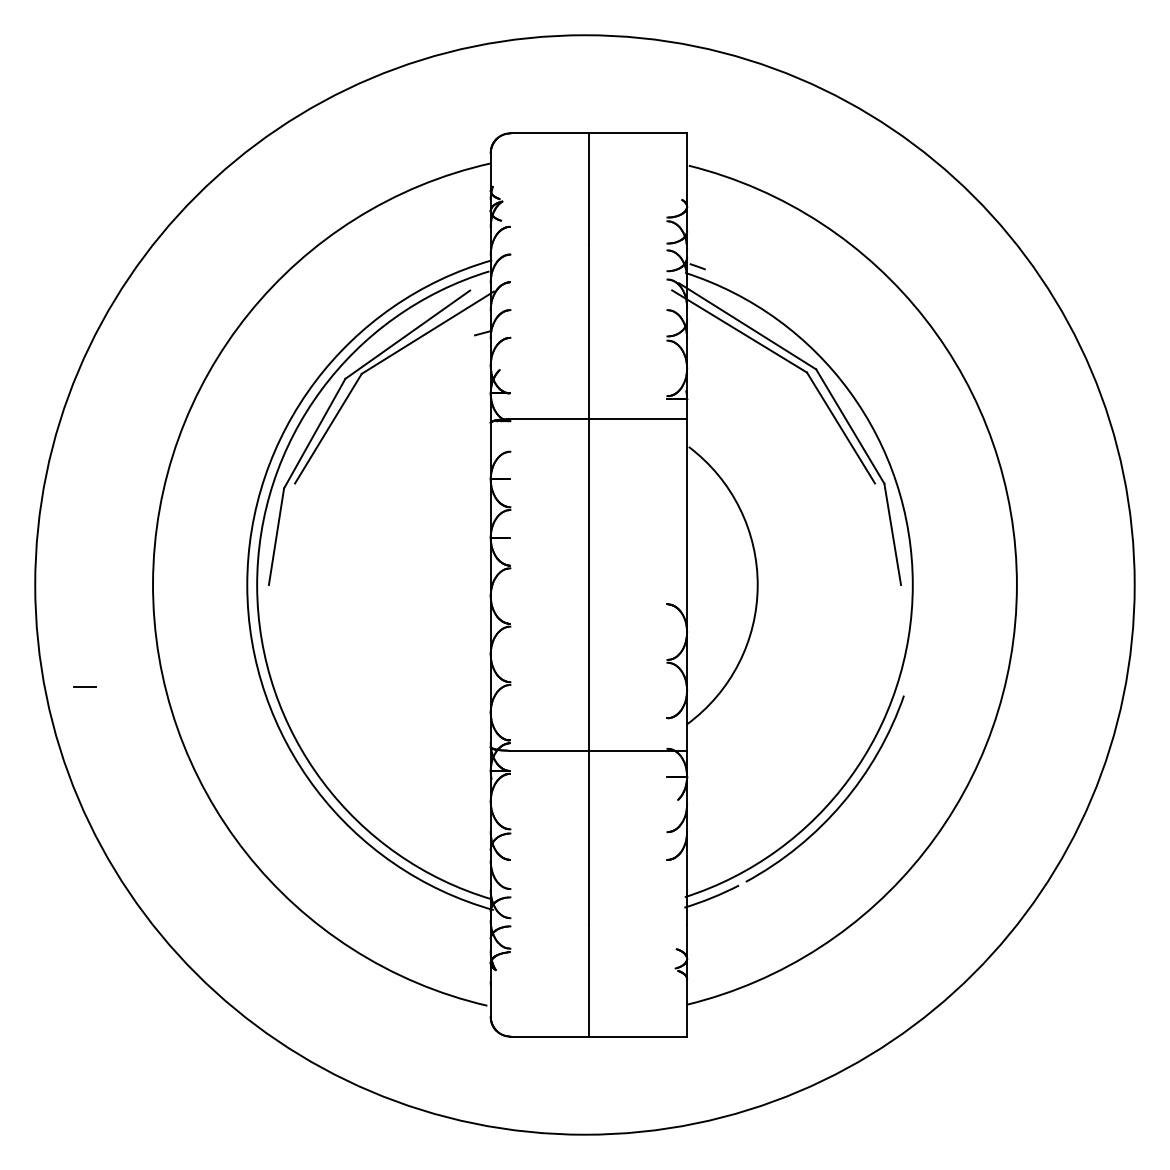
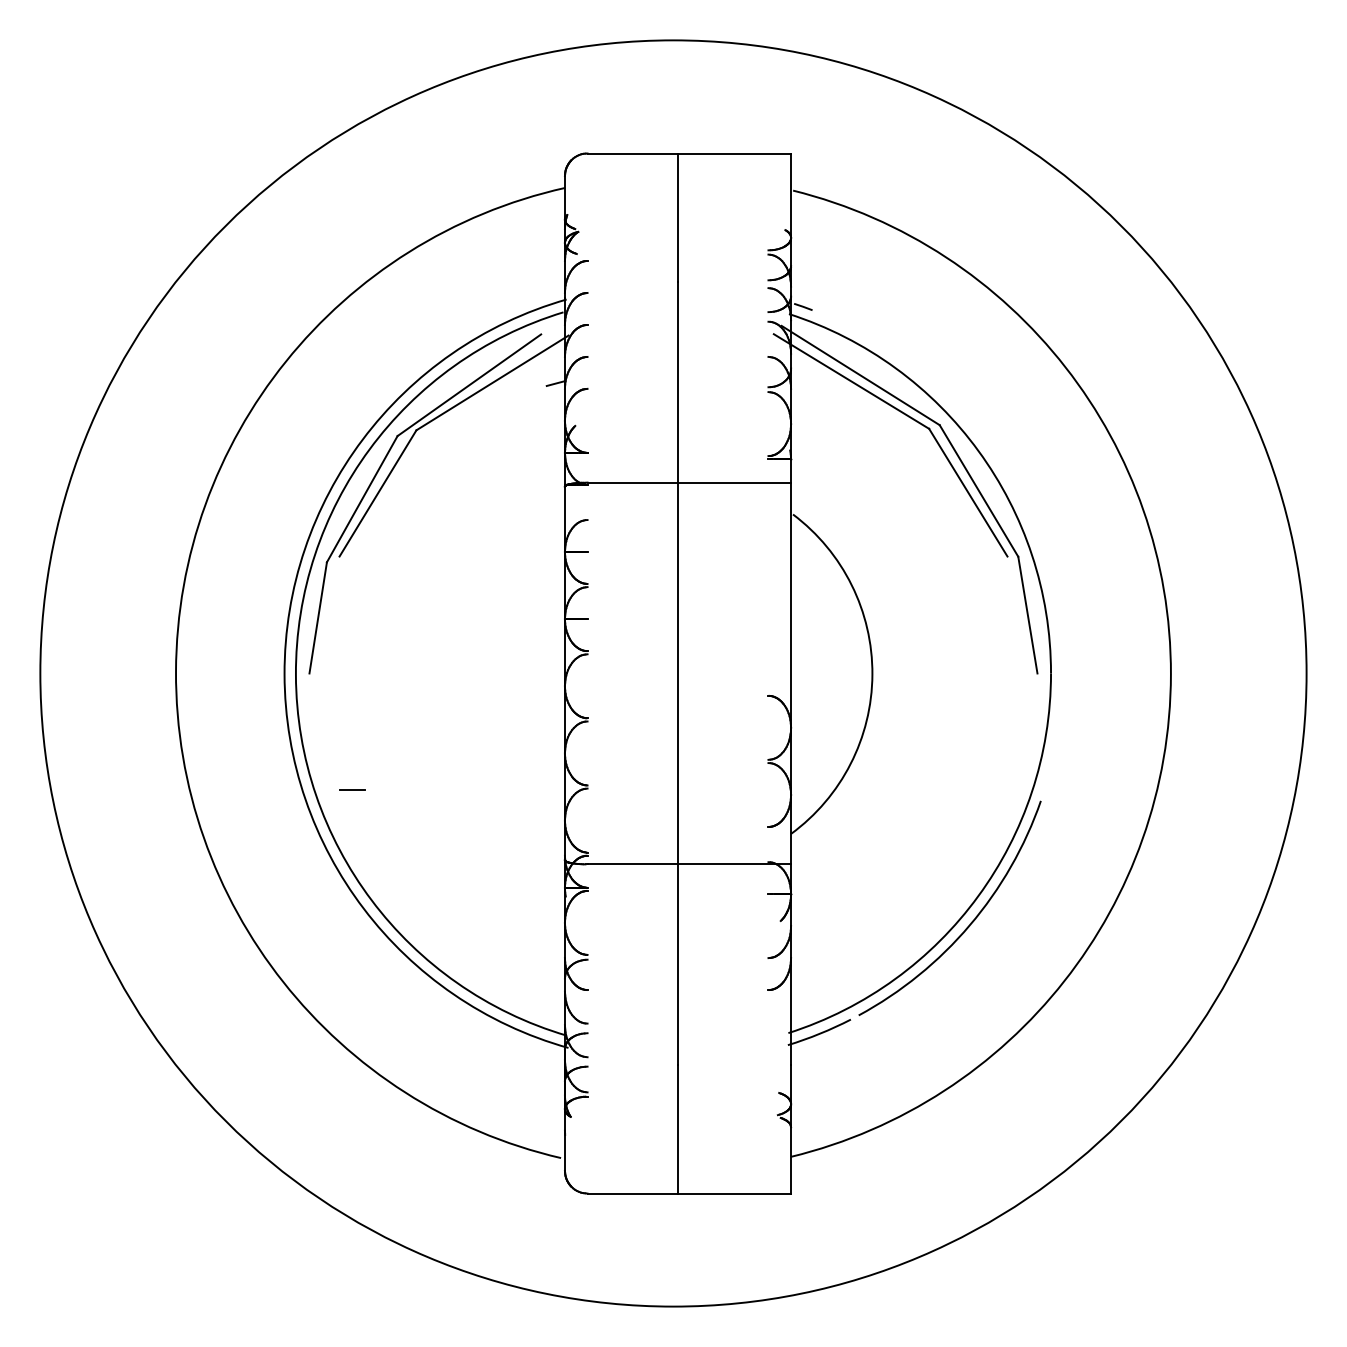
line: (84, 685) -> (352, 789), moved

